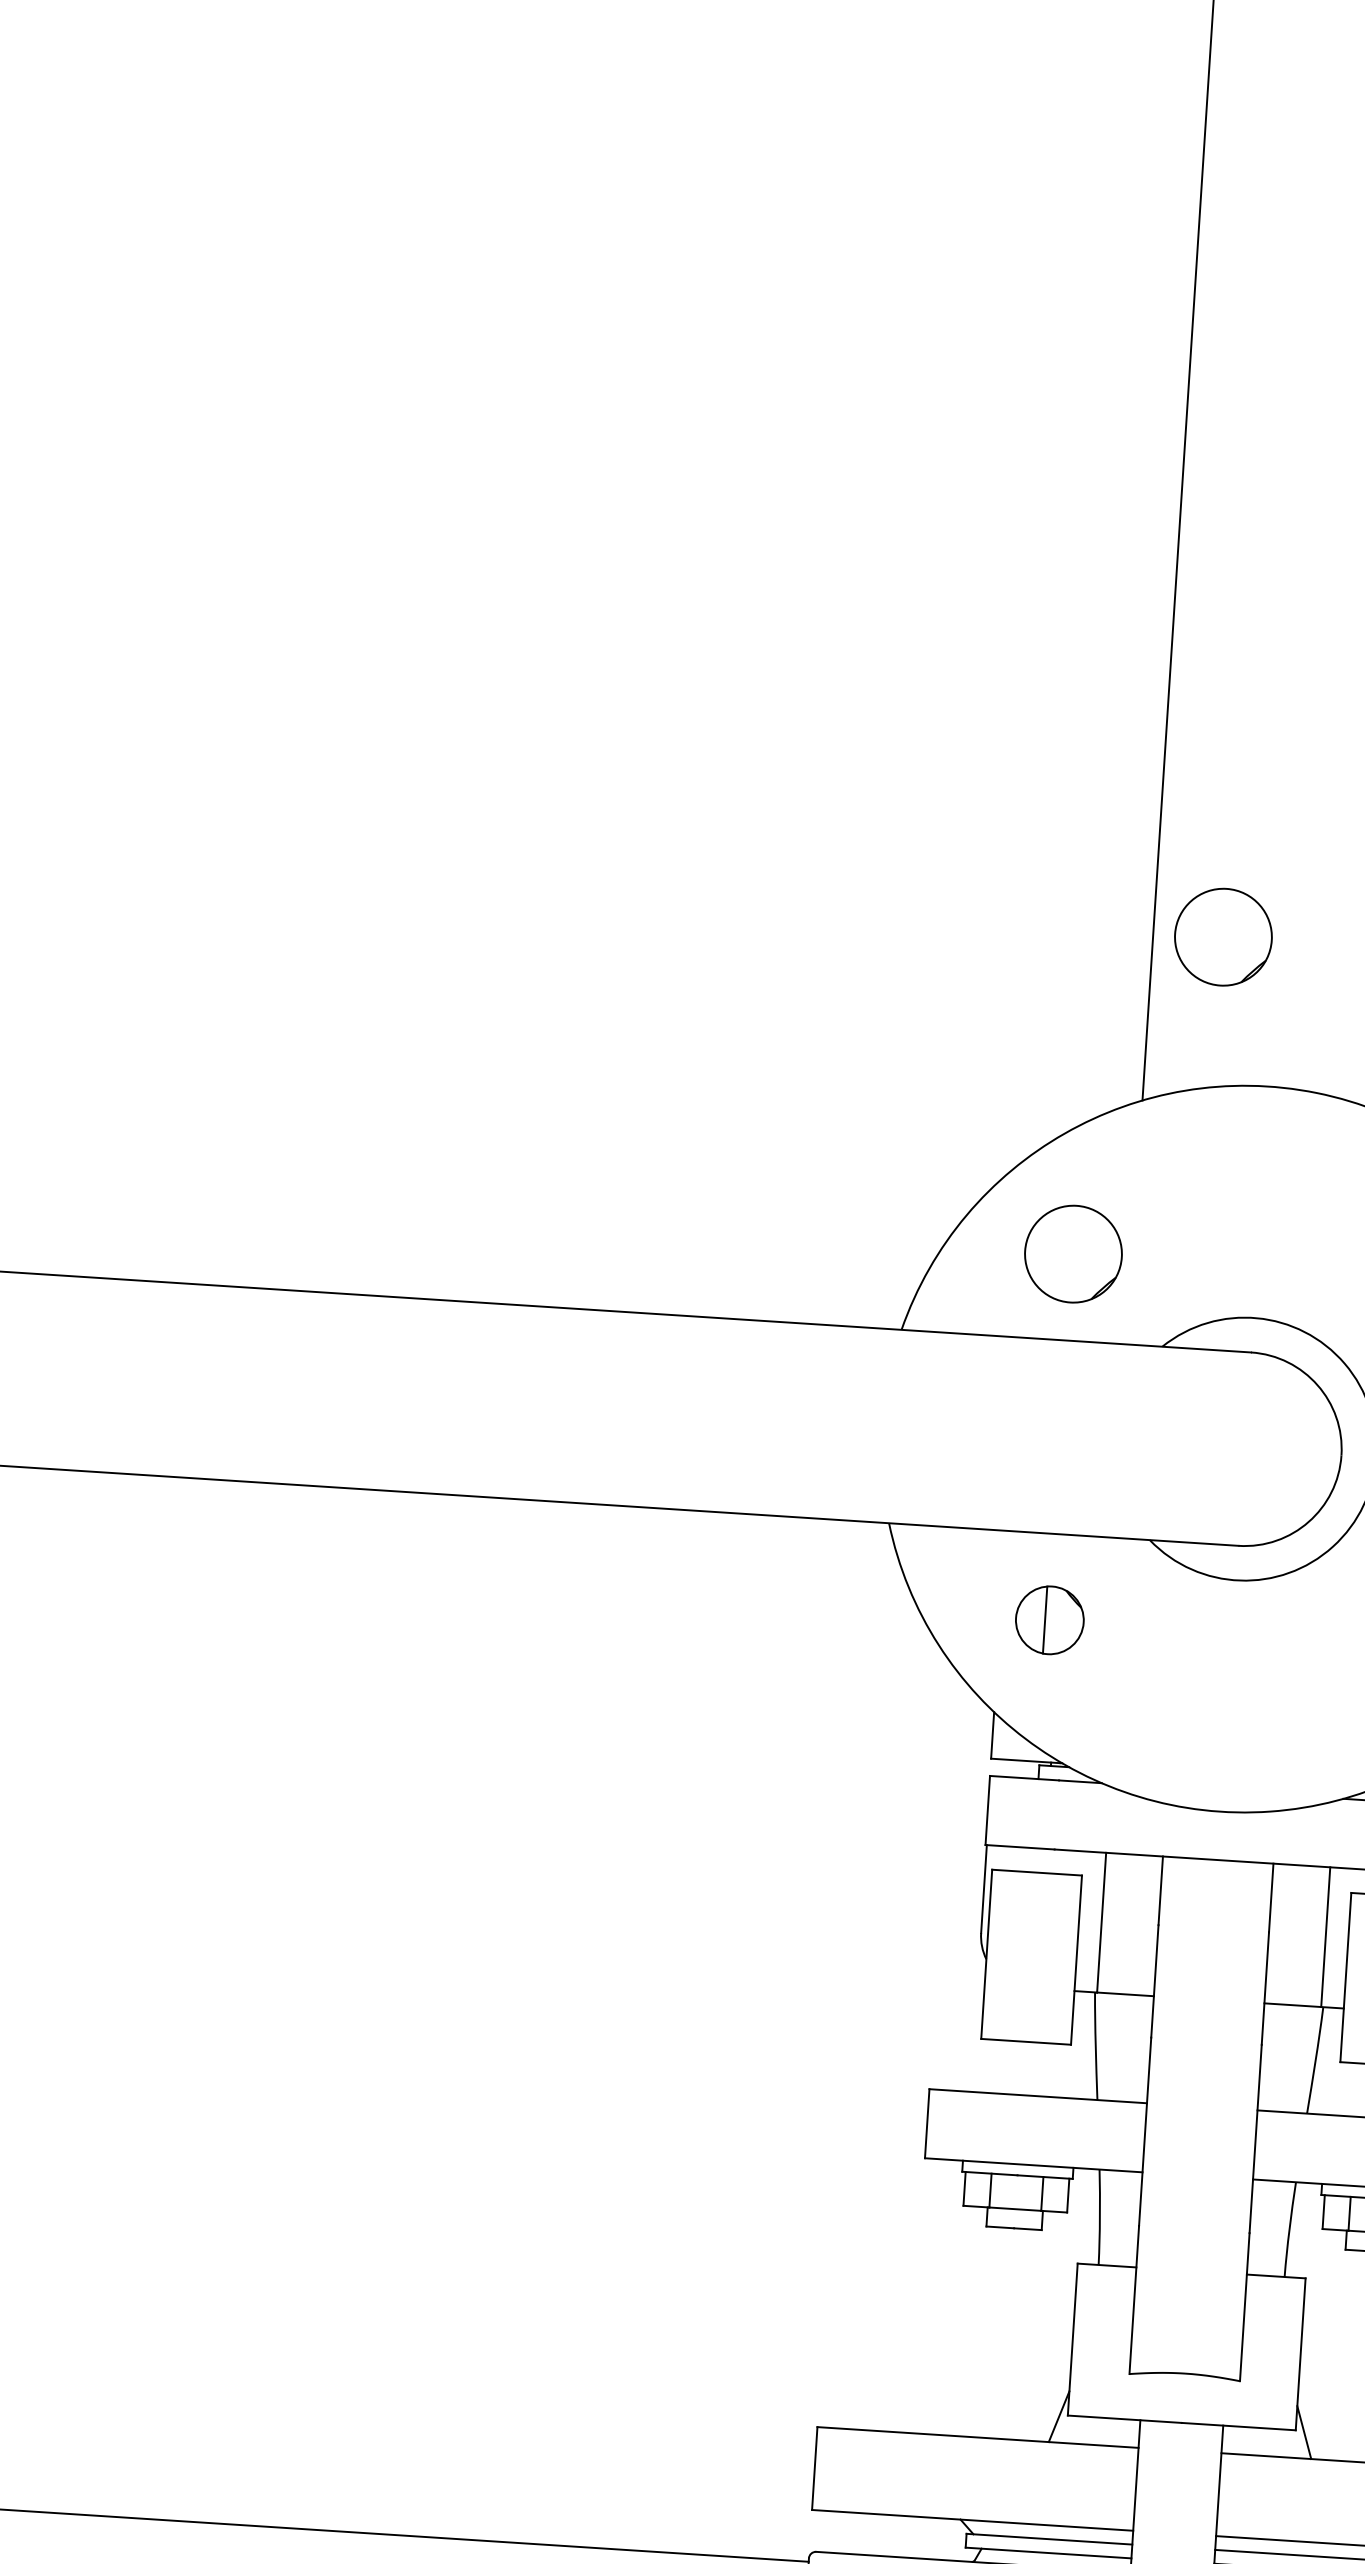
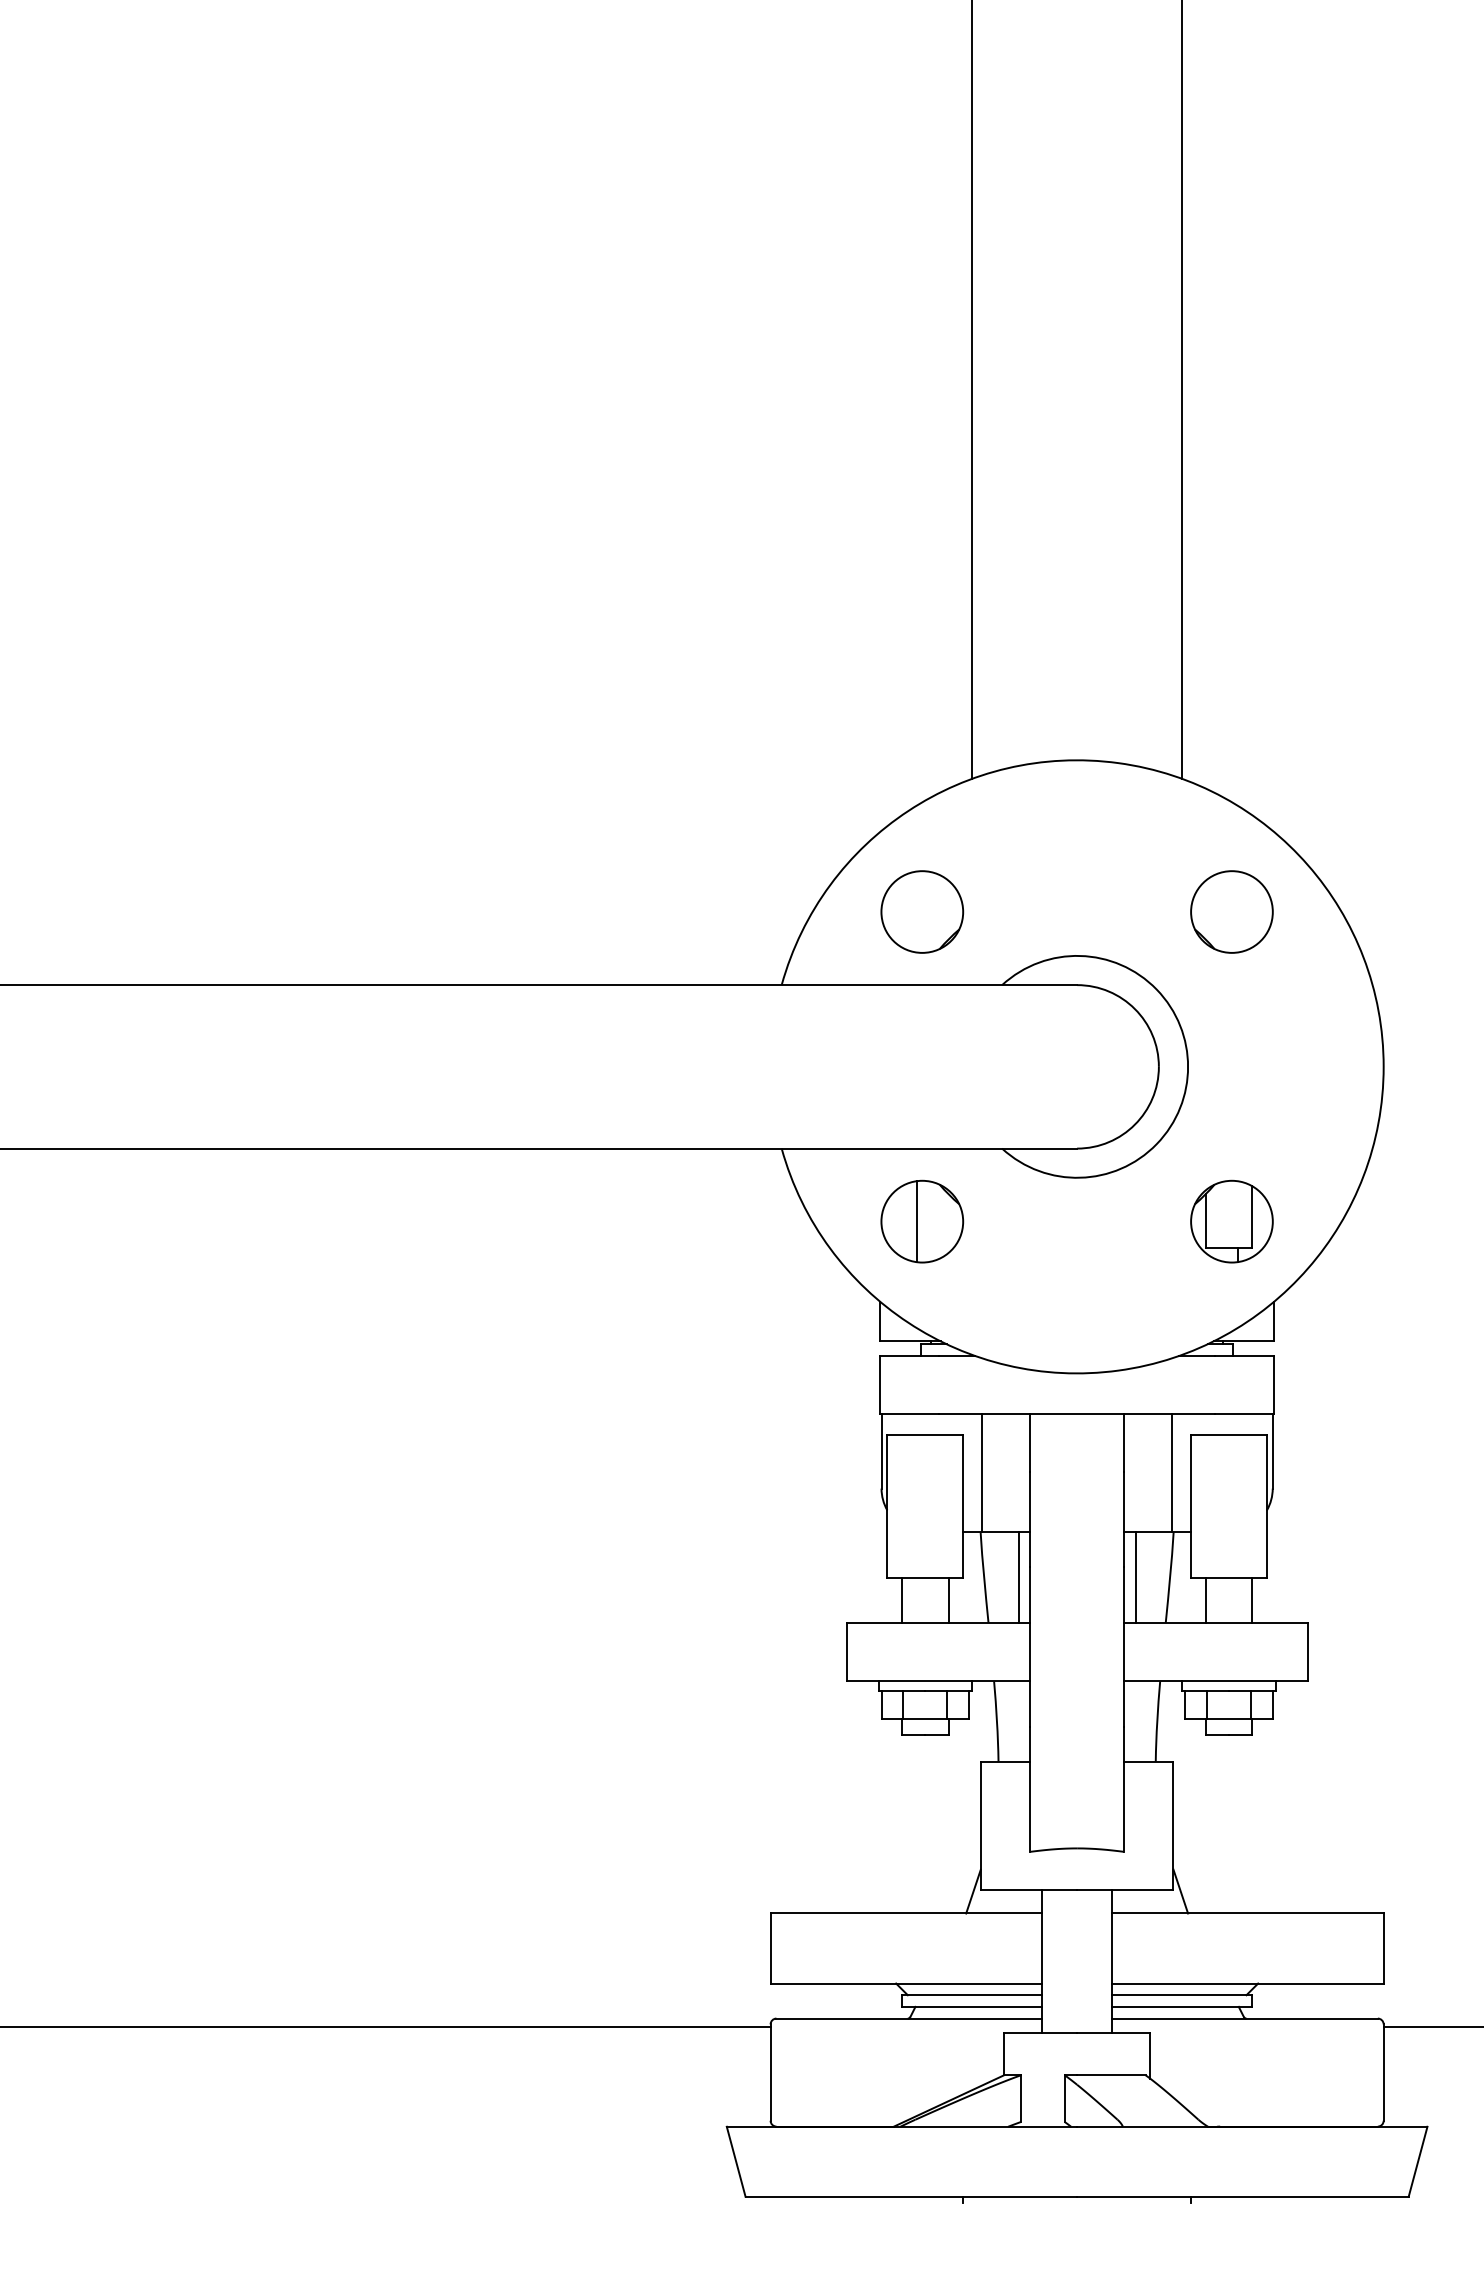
part: (1223, 936) -> (1031, 636), removed
part: (1050, 1620) -> (922, 1221), size x1.43
line: (1136, 2048) -> (1018, 1577), added
line: (1274, 2057) -> (1135, 1577), added
line: (996, 2065) -> (901, 1599), added
line: (1051, 2069) -> (948, 1599), added
line: (1355, 2088) -> (1205, 1599), added

